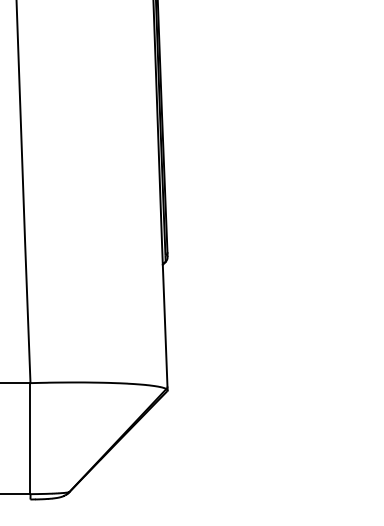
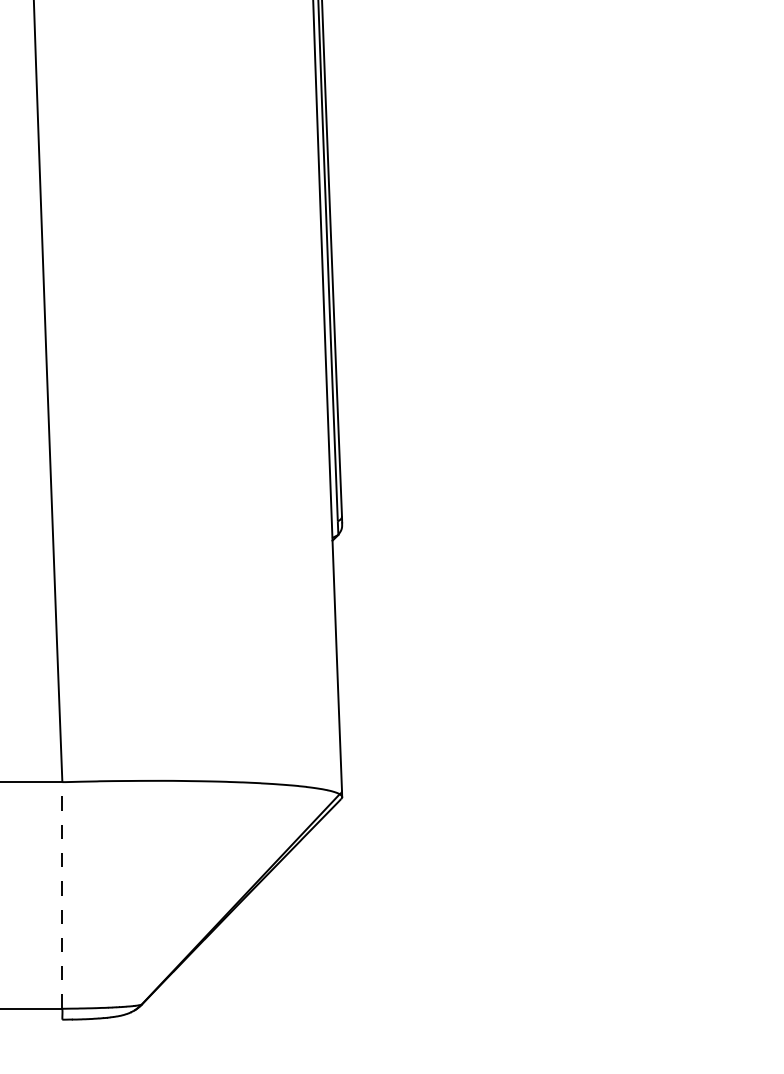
line: (30, 438) -> (62, 895), solid -> dashed

